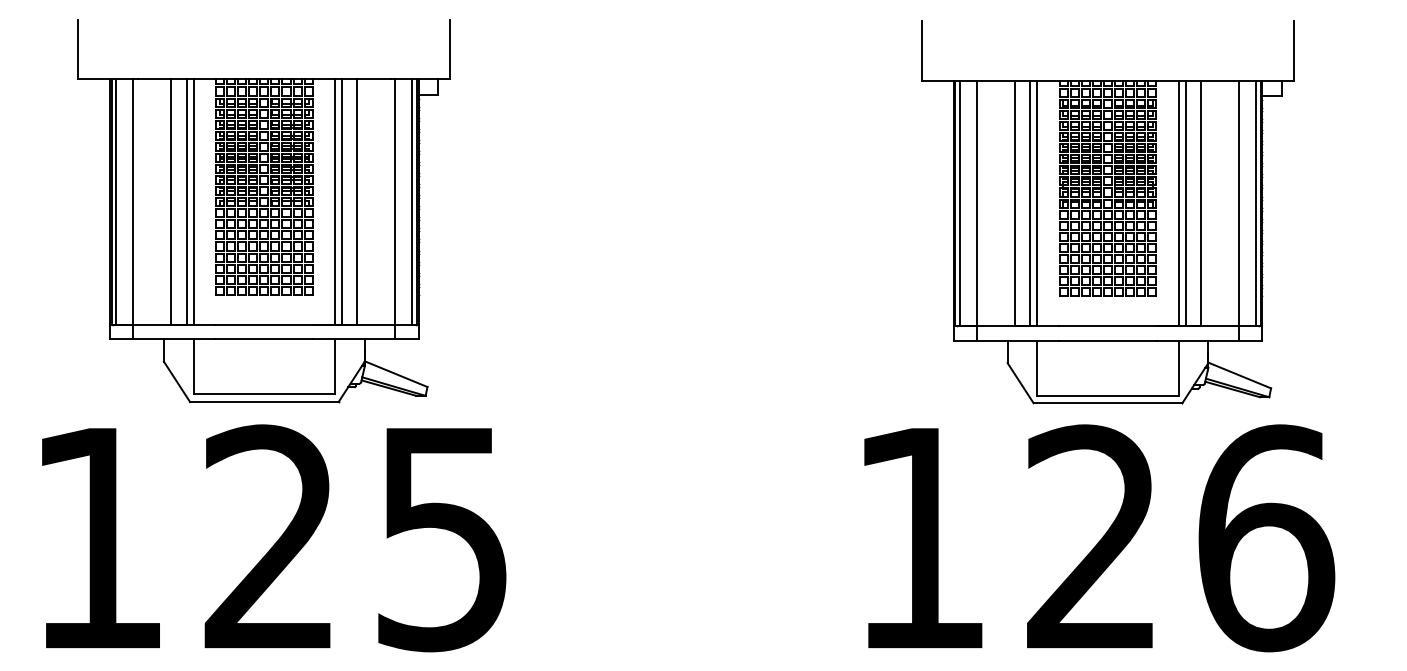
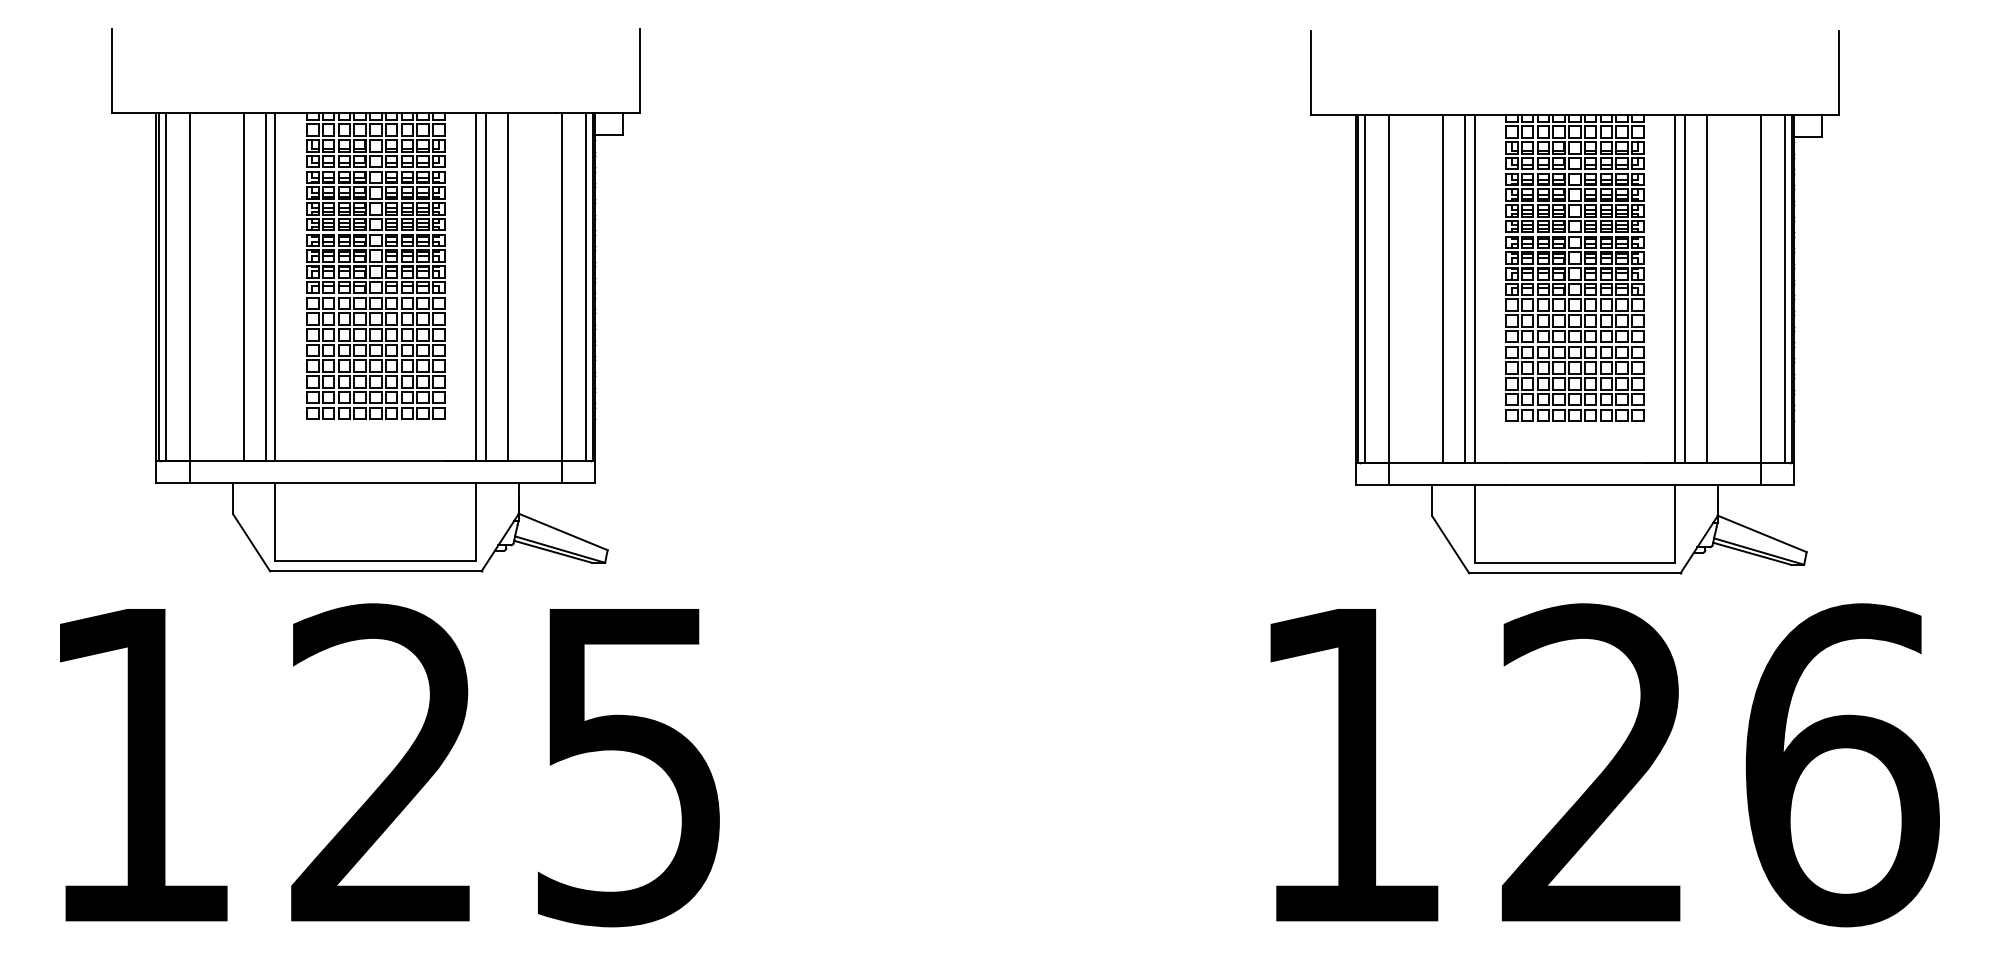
text: (1099, 538) -> (1604, 765), moved

